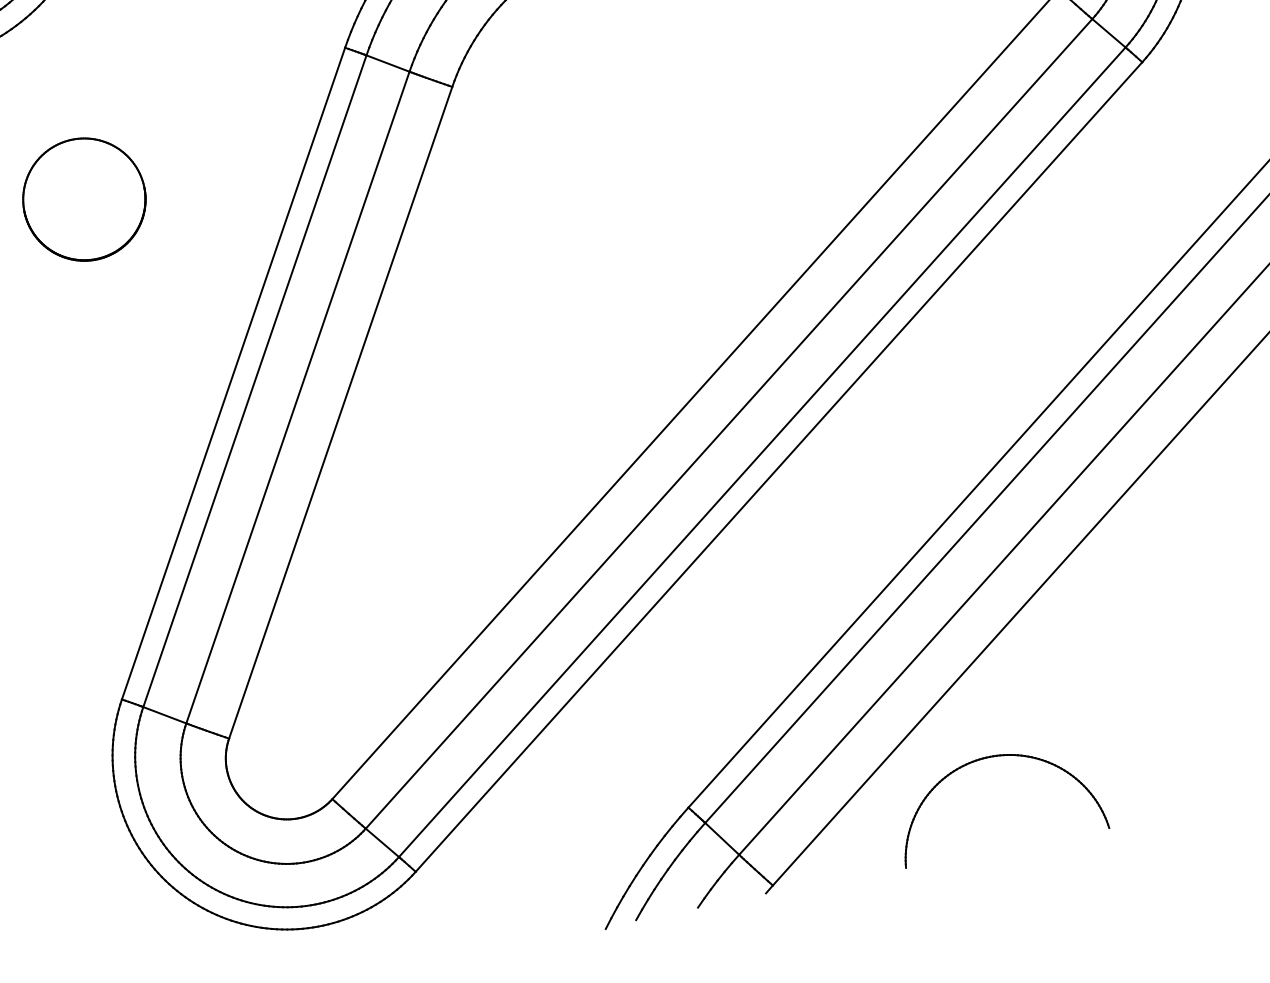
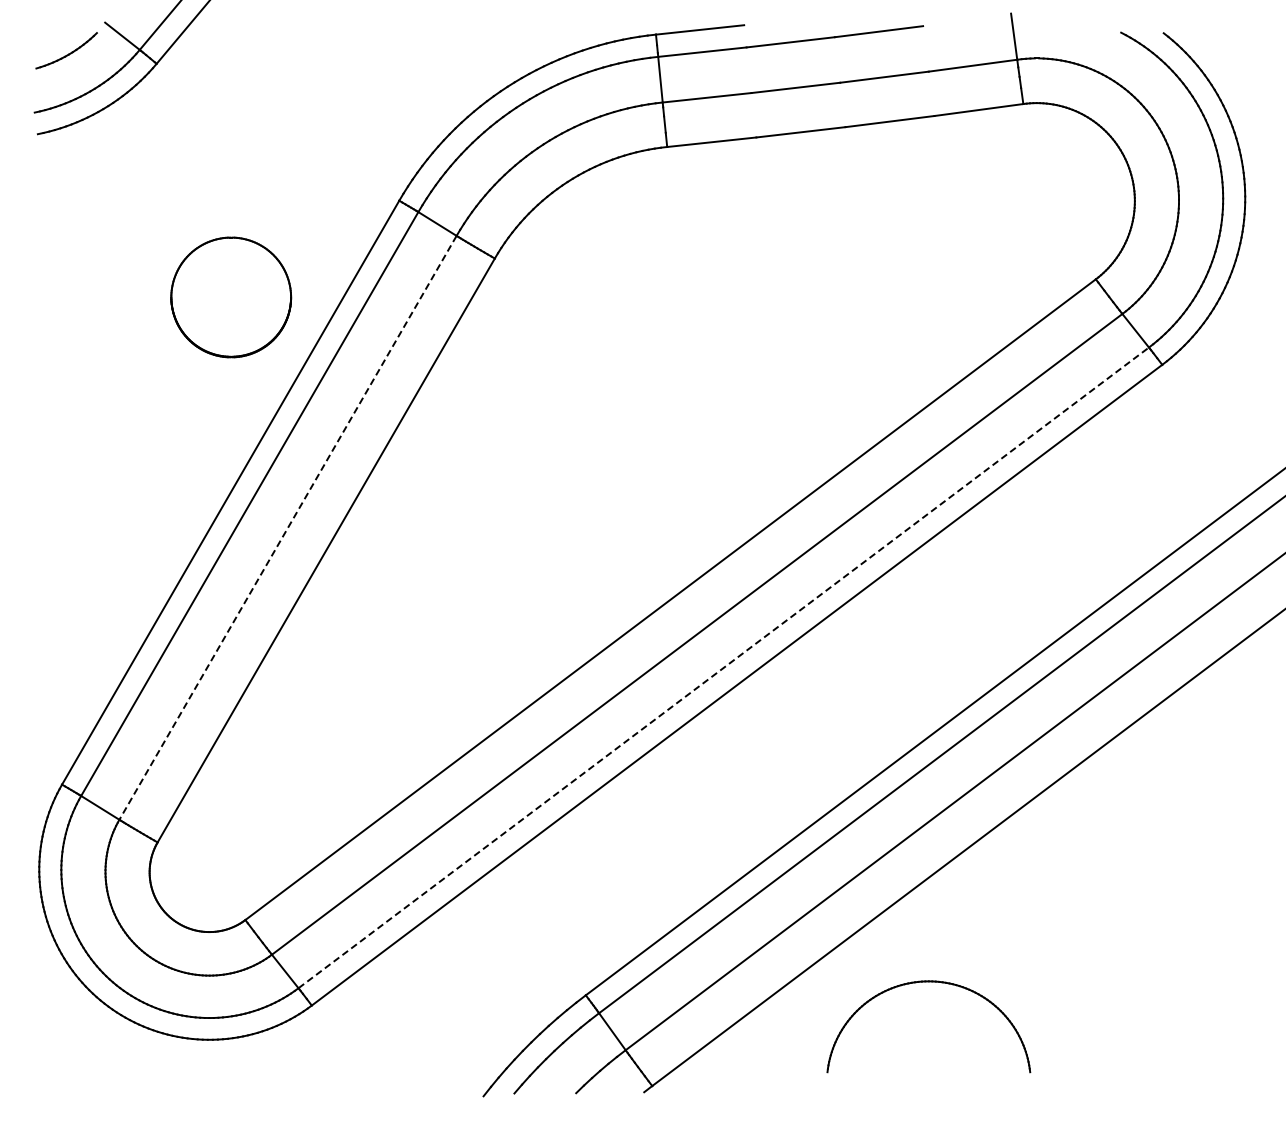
part: (84, 199) -> (231, 297), moved
line: (297, 398) -> (287, 528), solid -> dashed
line: (762, 451) -> (724, 667), solid -> dashed
part: (989, 758) -> (928, 982), moved

